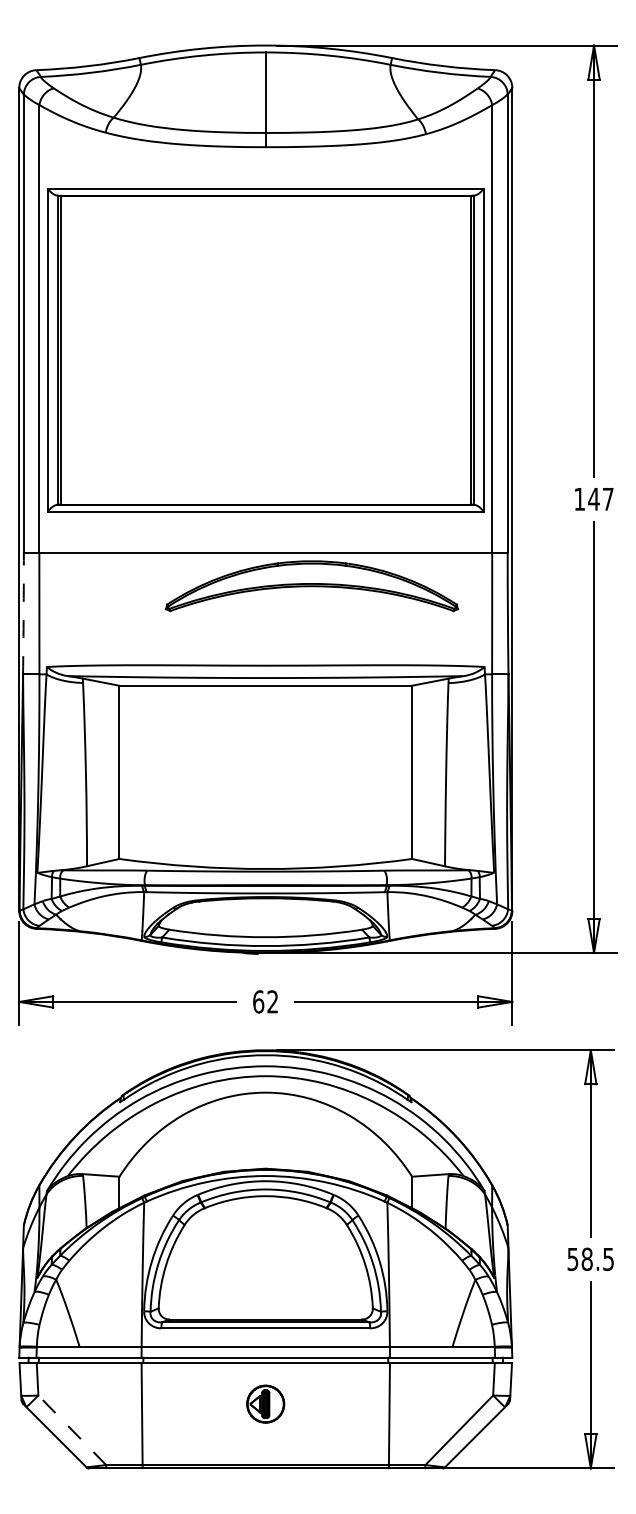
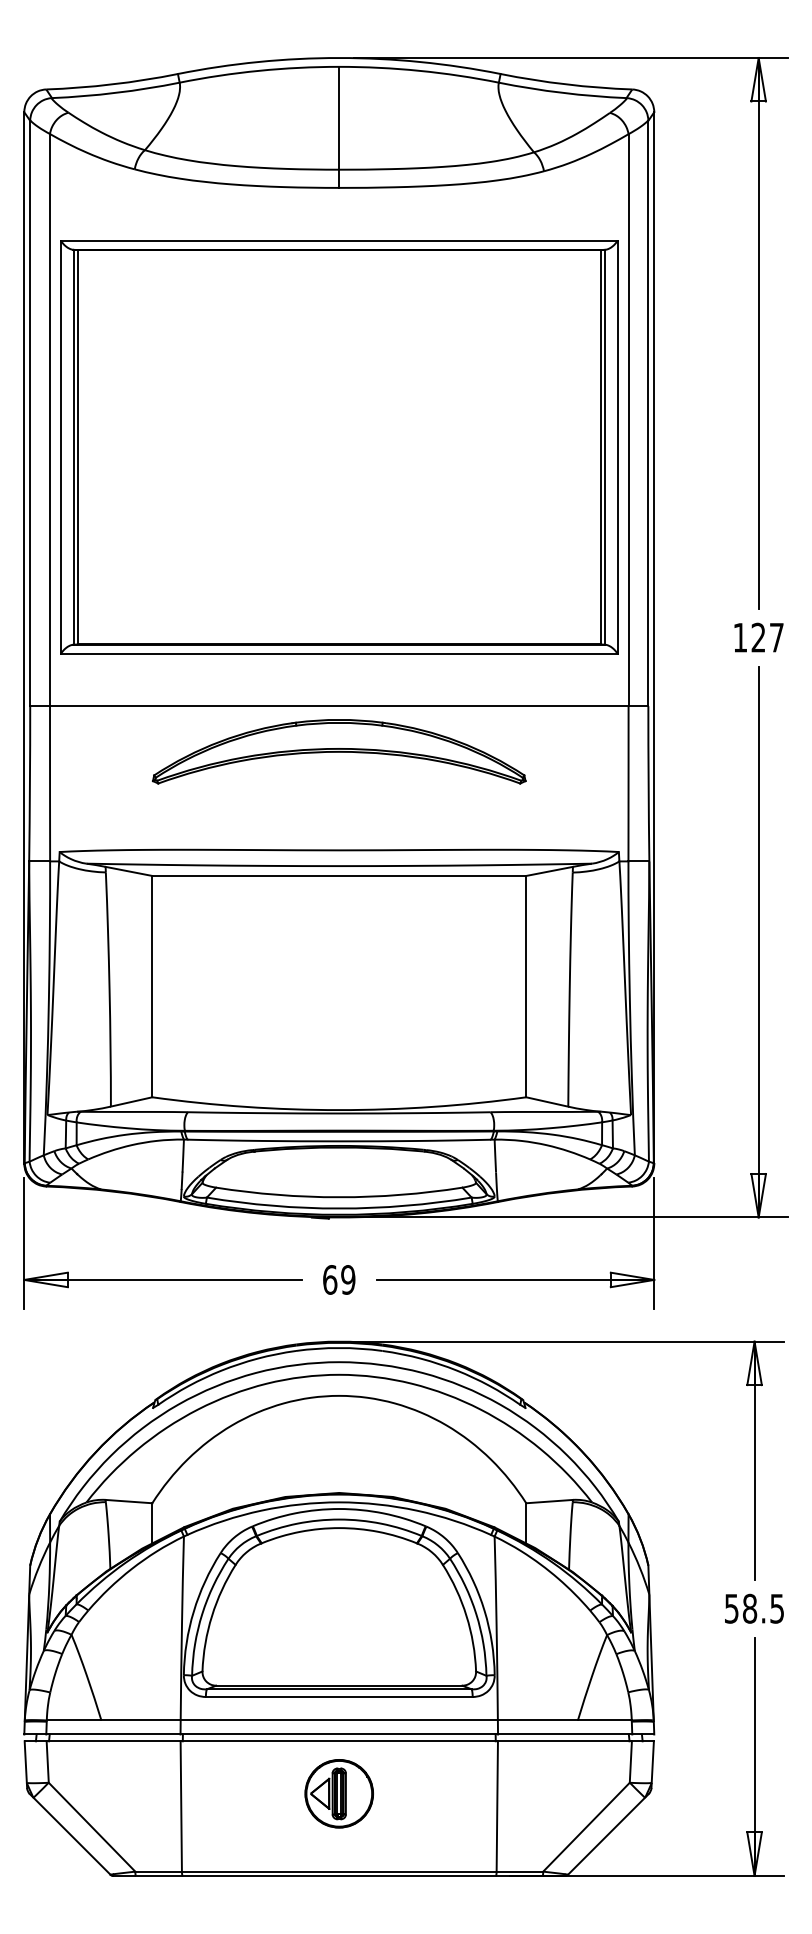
text: (593, 499) -> (758, 637), 147 -> 127
part: (312, 585) -> (339, 751), moved
arc: (23, 613) -> (29, 783), dashed -> solid
text: (272, 1001) -> (348, 1279), 62 -> 69
part: (265, 1403) -> (338, 1793), size x1.43
line: (71, 1429) -> (91, 1826), dashed -> solid

